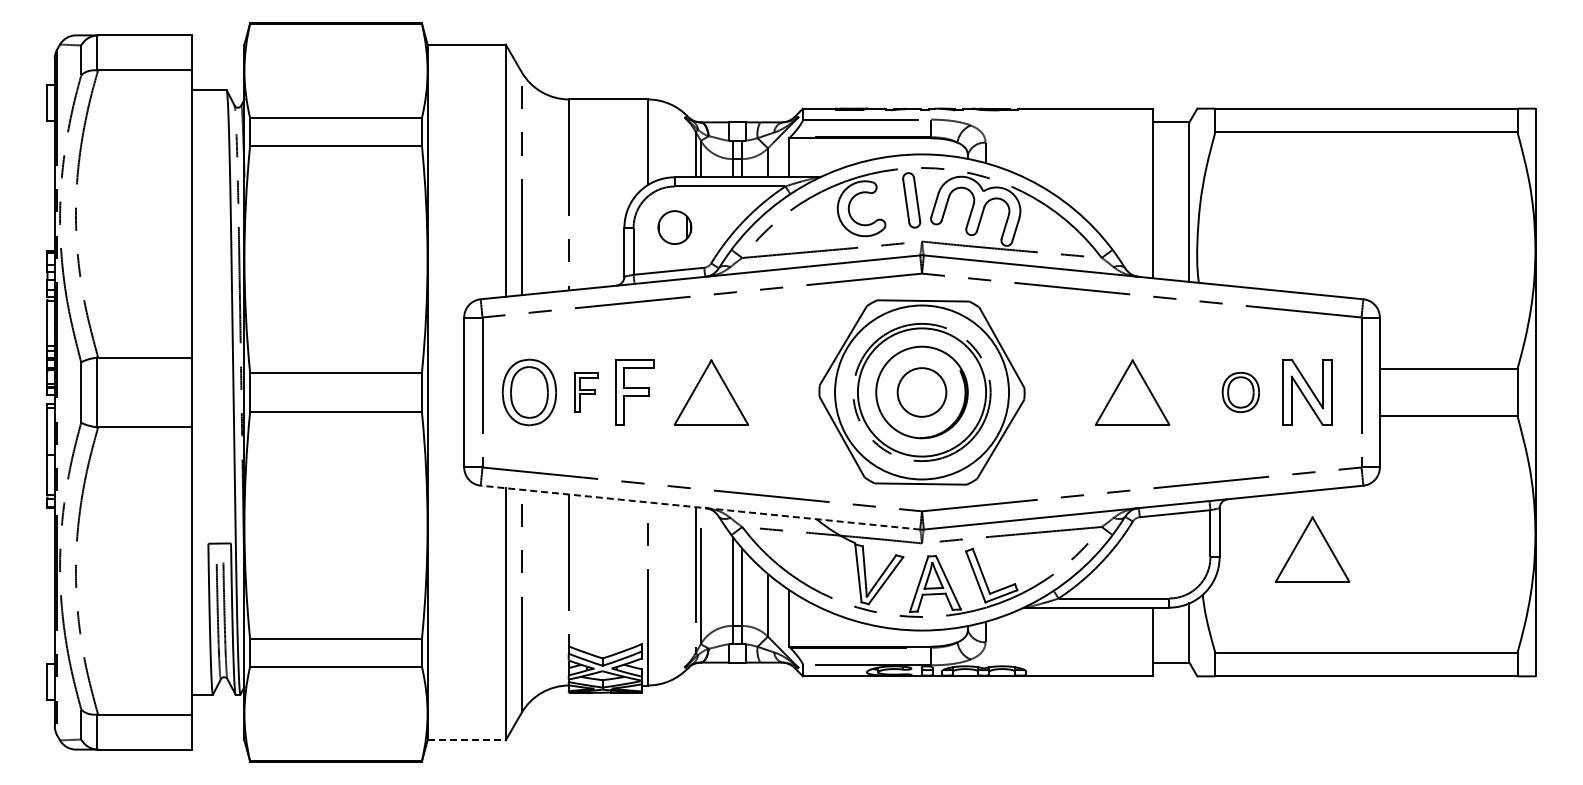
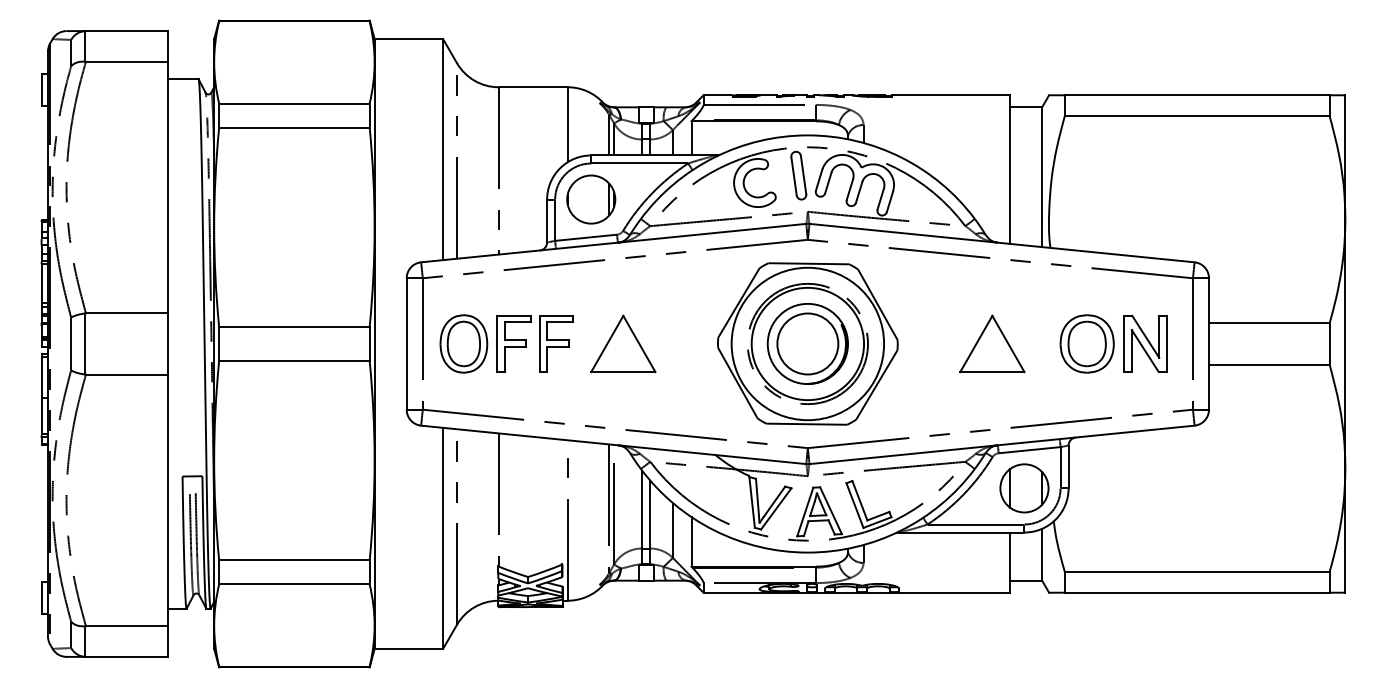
part: (674, 227) -> (590, 199), size x1.67
part: (586, 392) -> (513, 344), size x1.67
circle: (921, 392) -> (807, 344), size x1.43
part: (1240, 392) -> (1086, 344), size x1.67
line: (700, 507) -> (613, 444), dashed -> solid
part: (1312, 549) -> (1150, 481), removed
part: (1168, 557) -> (1023, 488), added
line: (467, 740) -> (409, 648), dashed -> solid

